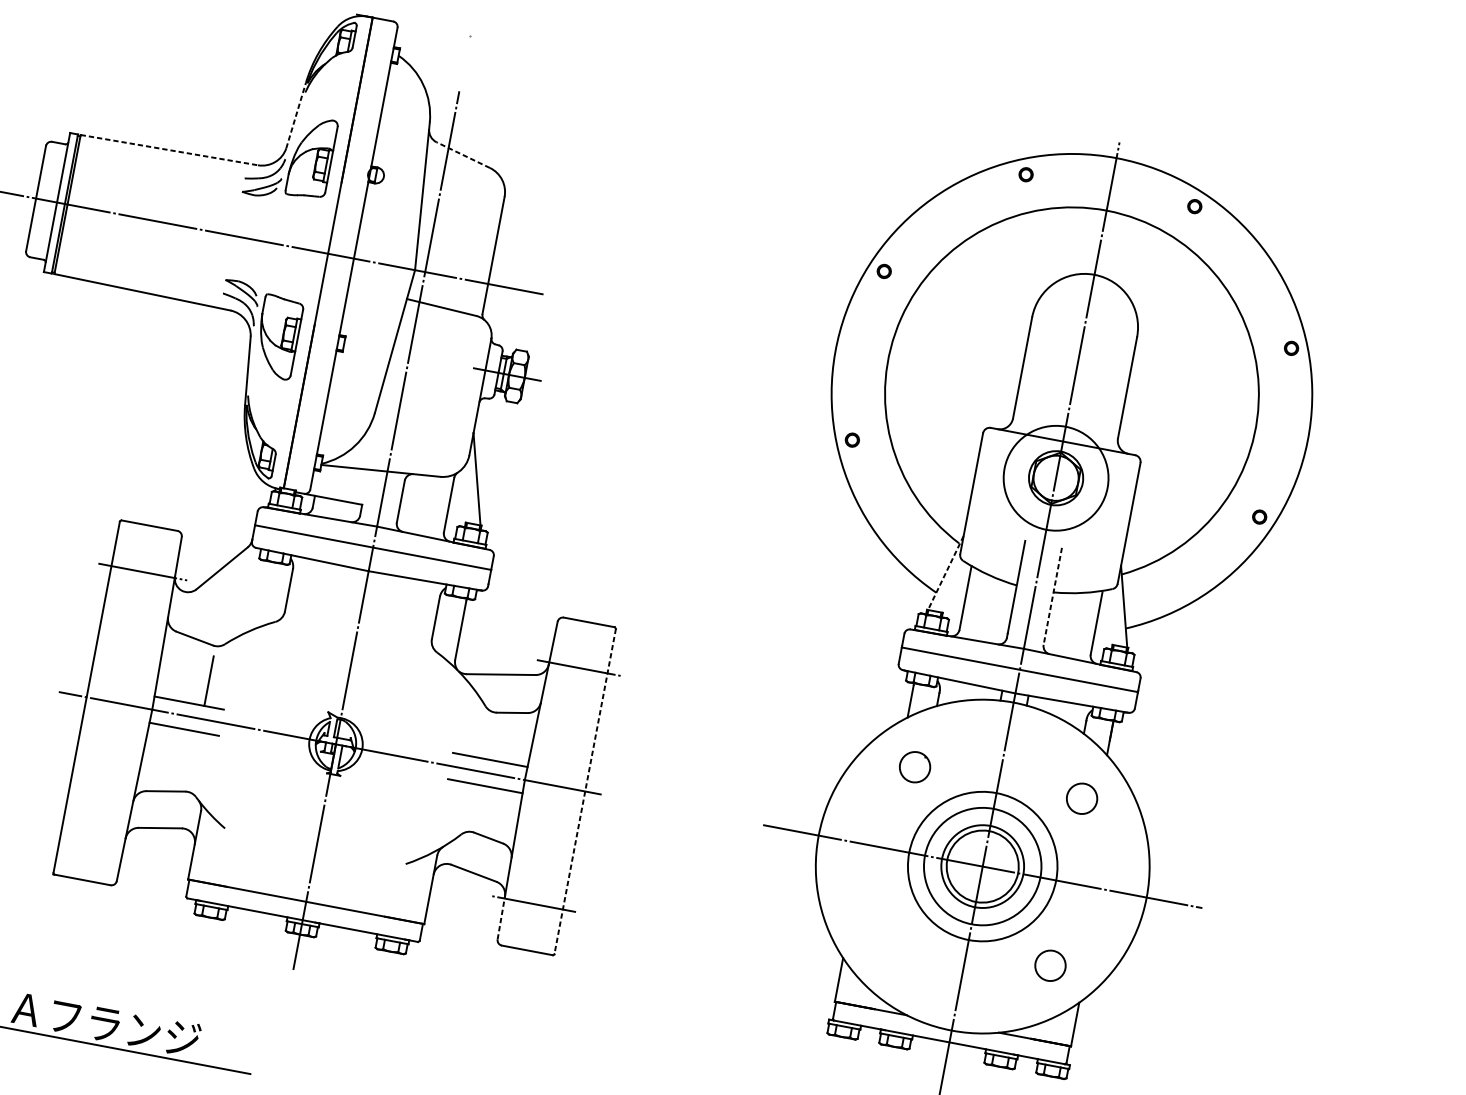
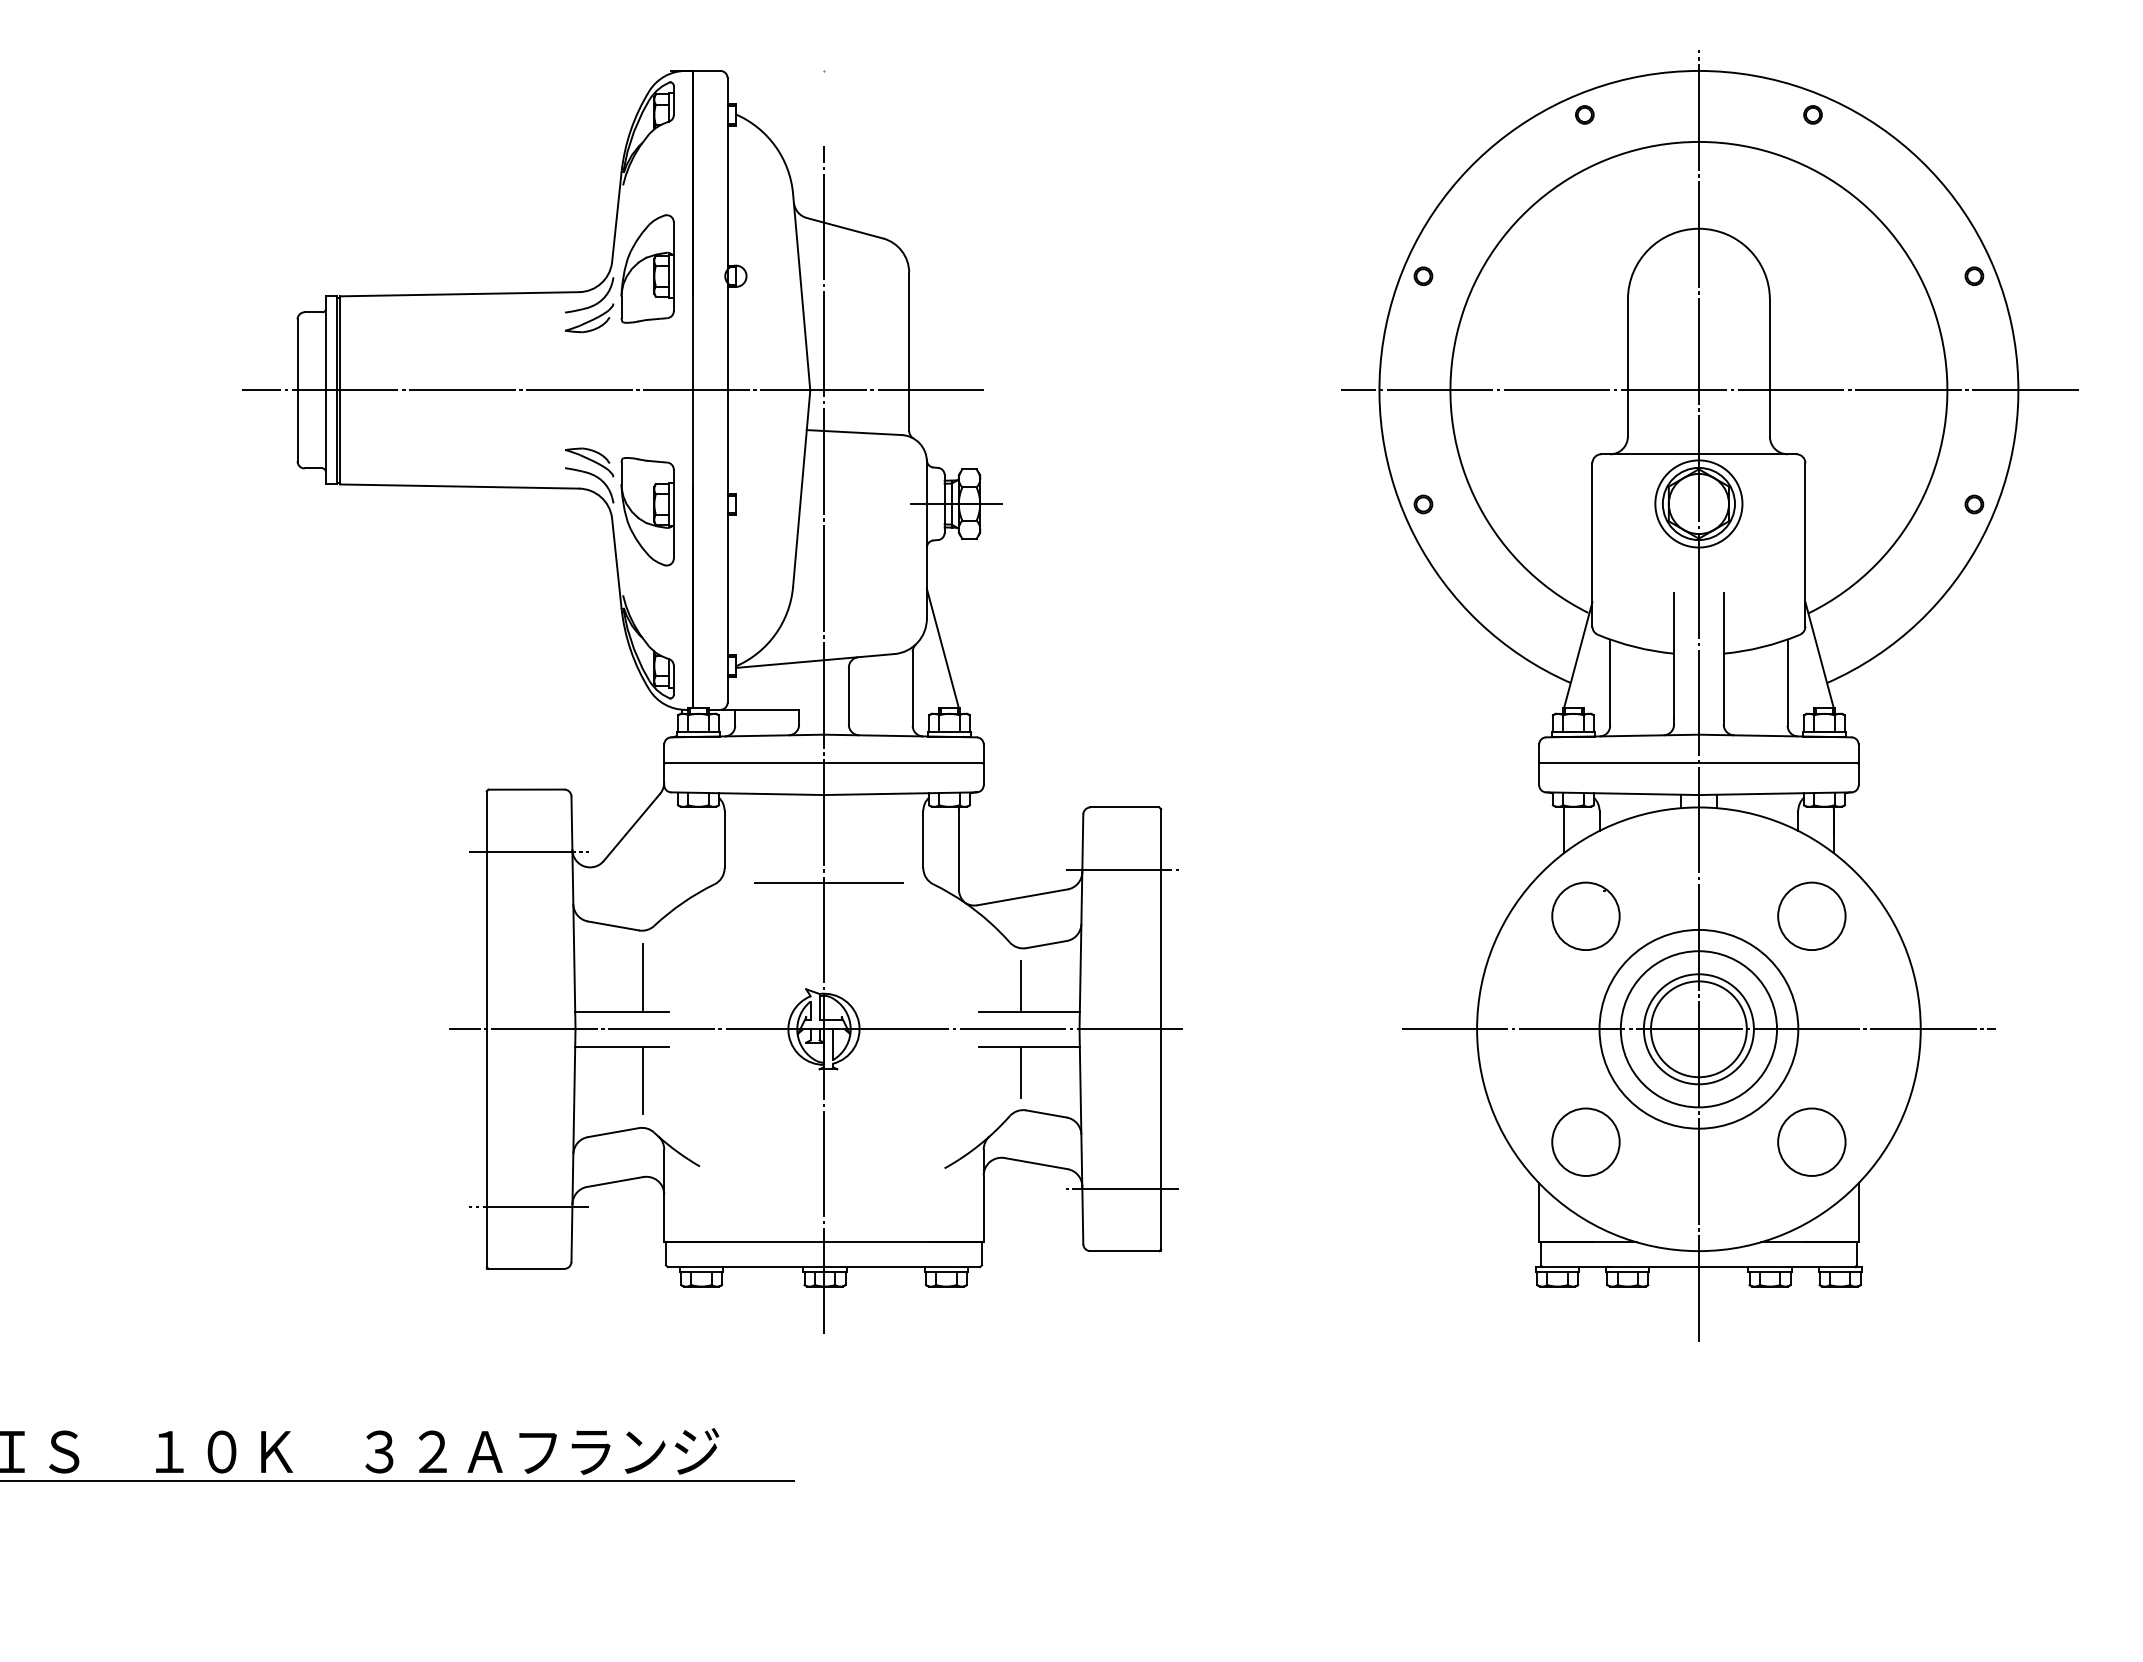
line: (295, 115) -> (616, 217), dashed -> solid
line: (169, 150) -> (459, 294), dashed -> solid
line: (462, 155) -> (844, 228), dashed -> solid
line: (1079, 395) -> (1709, 390), added
circle: (1055, 477) -> (1698, 503), size x0.62
line: (946, 572) -> (1578, 654), dashed -> solid
line: (1052, 596) -> (1723, 659), dashed -> solid
line: (360, 636) -> (829, 882), added
line: (487, 740) -> (1021, 986), added
line: (194, 756) -> (642, 1080), added
part: (914, 766) -> (1585, 915), size x1.67
line: (585, 792) -> (1161, 1030), dashed -> solid
circle: (1081, 798) -> (1811, 915), size x1.67
line: (475, 803) -> (1021, 1072), added
line: (93, 834) -> (529, 1206), added
line: (501, 918) -> (1082, 1215), dashed -> solid
circle: (883, 933) -> (1585, 1141), added
circle: (1050, 965) -> (1811, 1141), size x1.67

